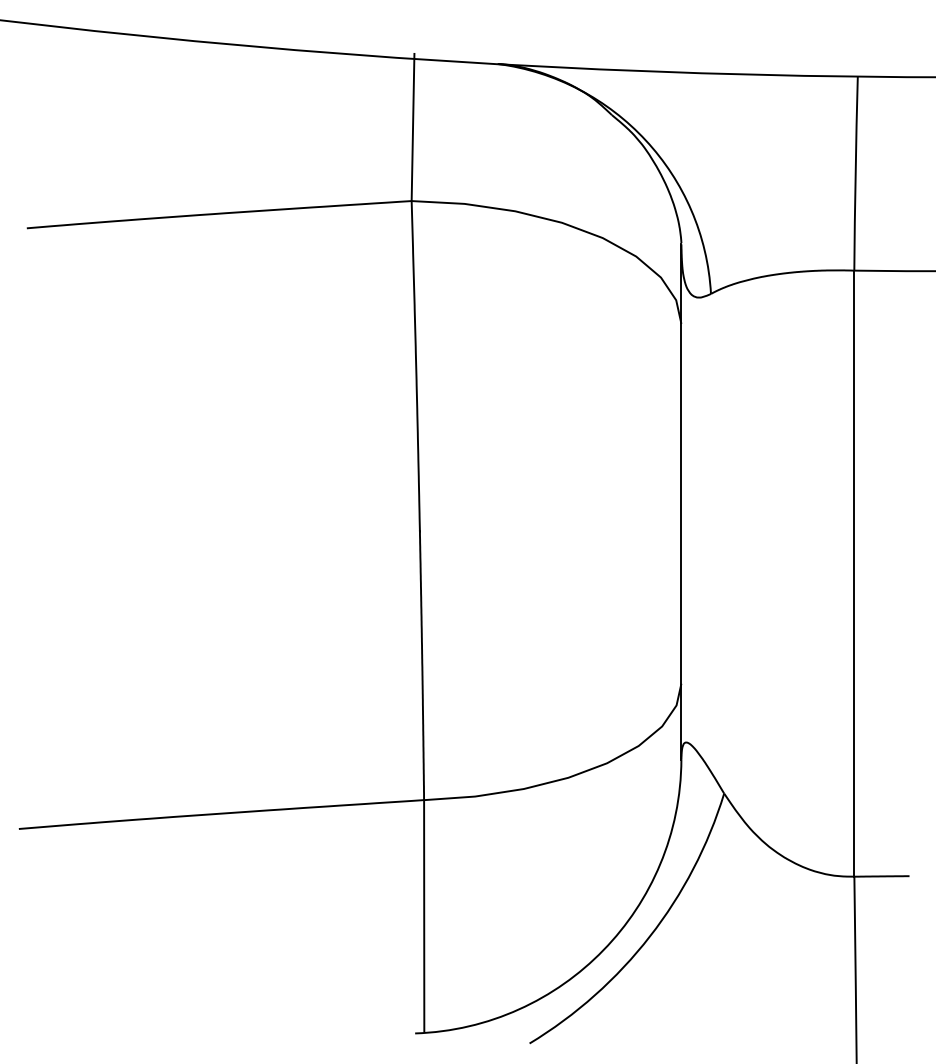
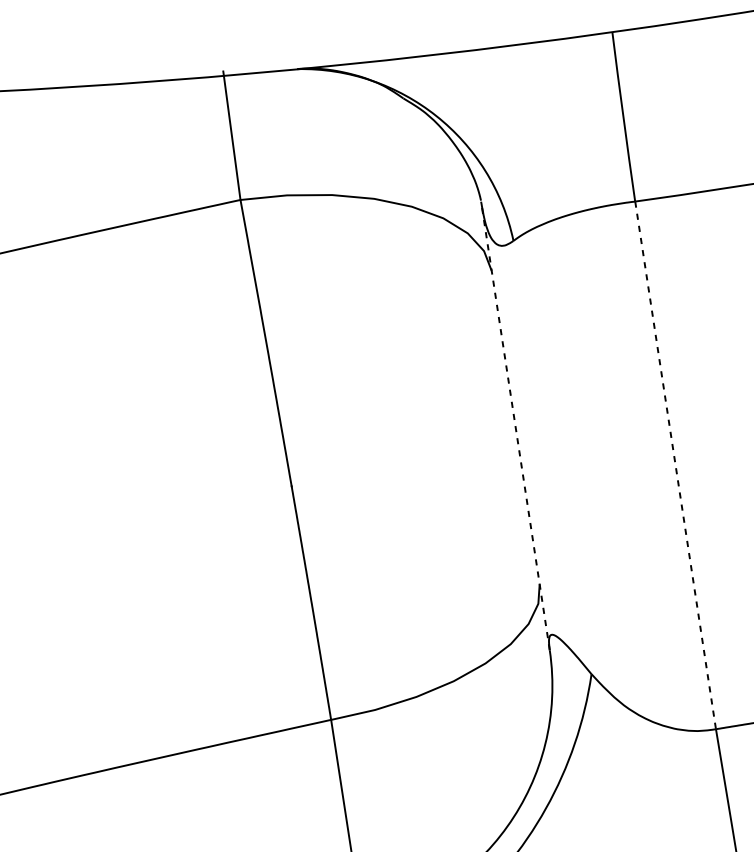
line: (681, 501) -> (515, 425), solid -> dashed
line: (854, 574) -> (675, 466), solid -> dashed

